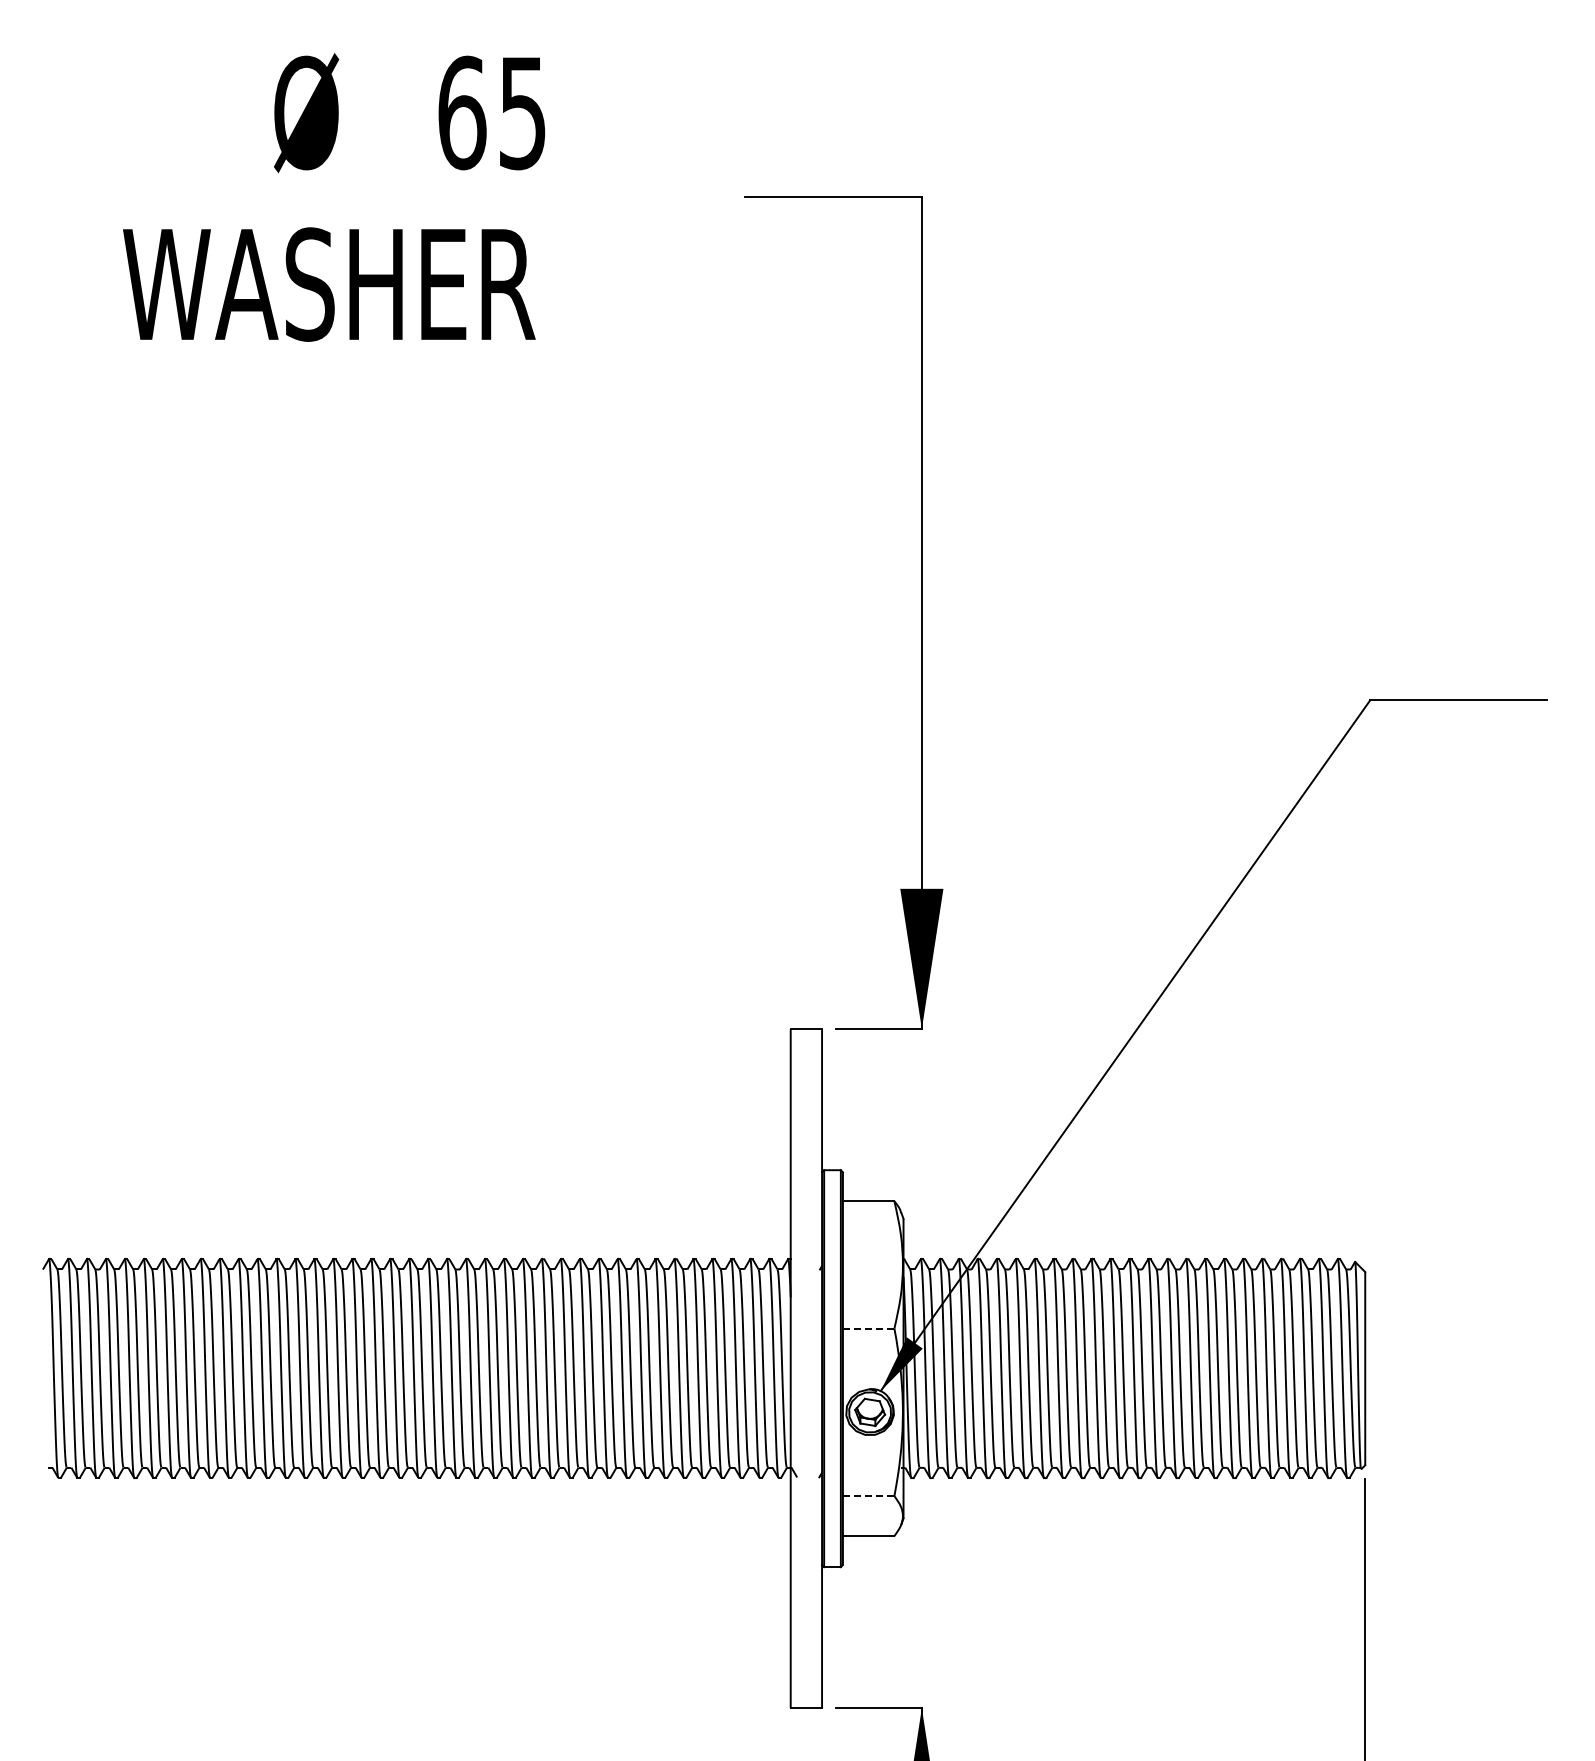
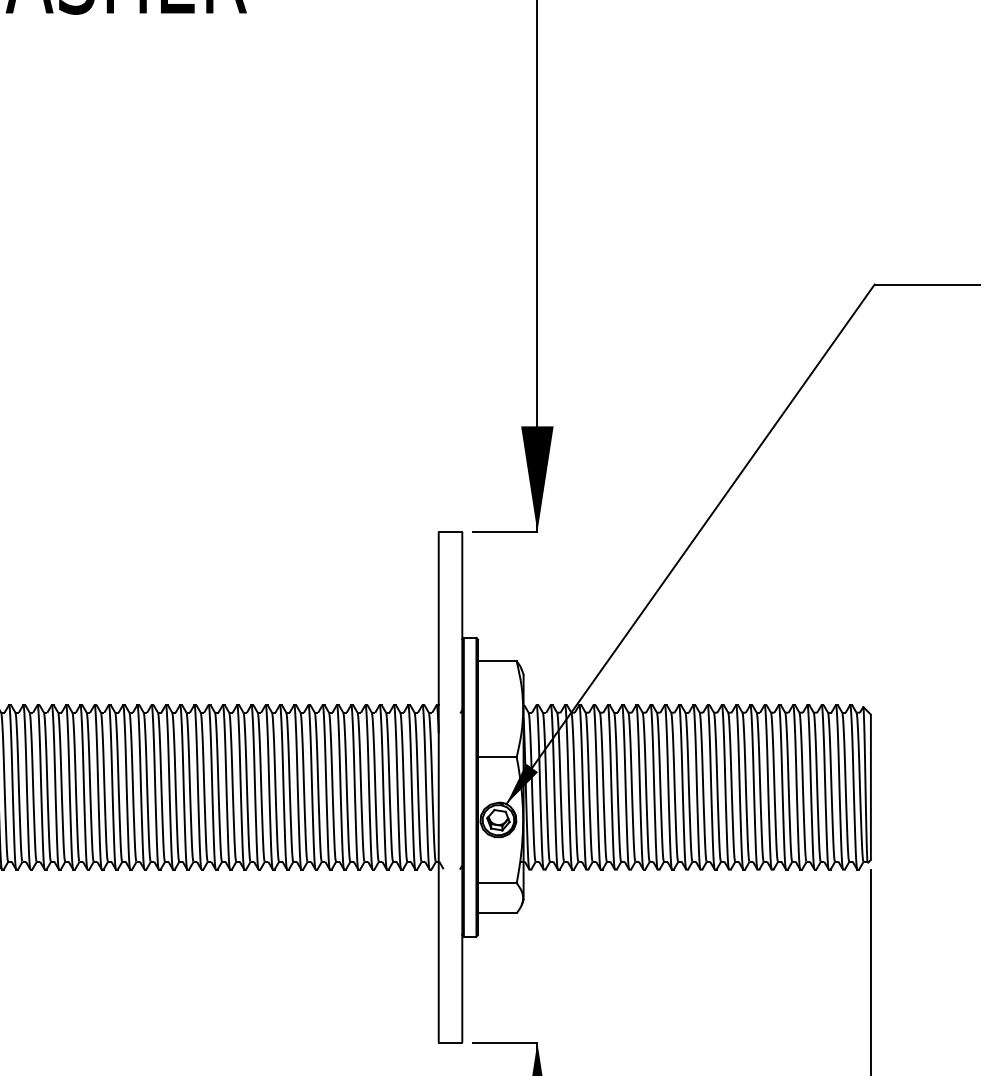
line: (868, 1328) -> (497, 757), dashed -> solid
line: (868, 1496) -> (497, 883), dashed -> solid

